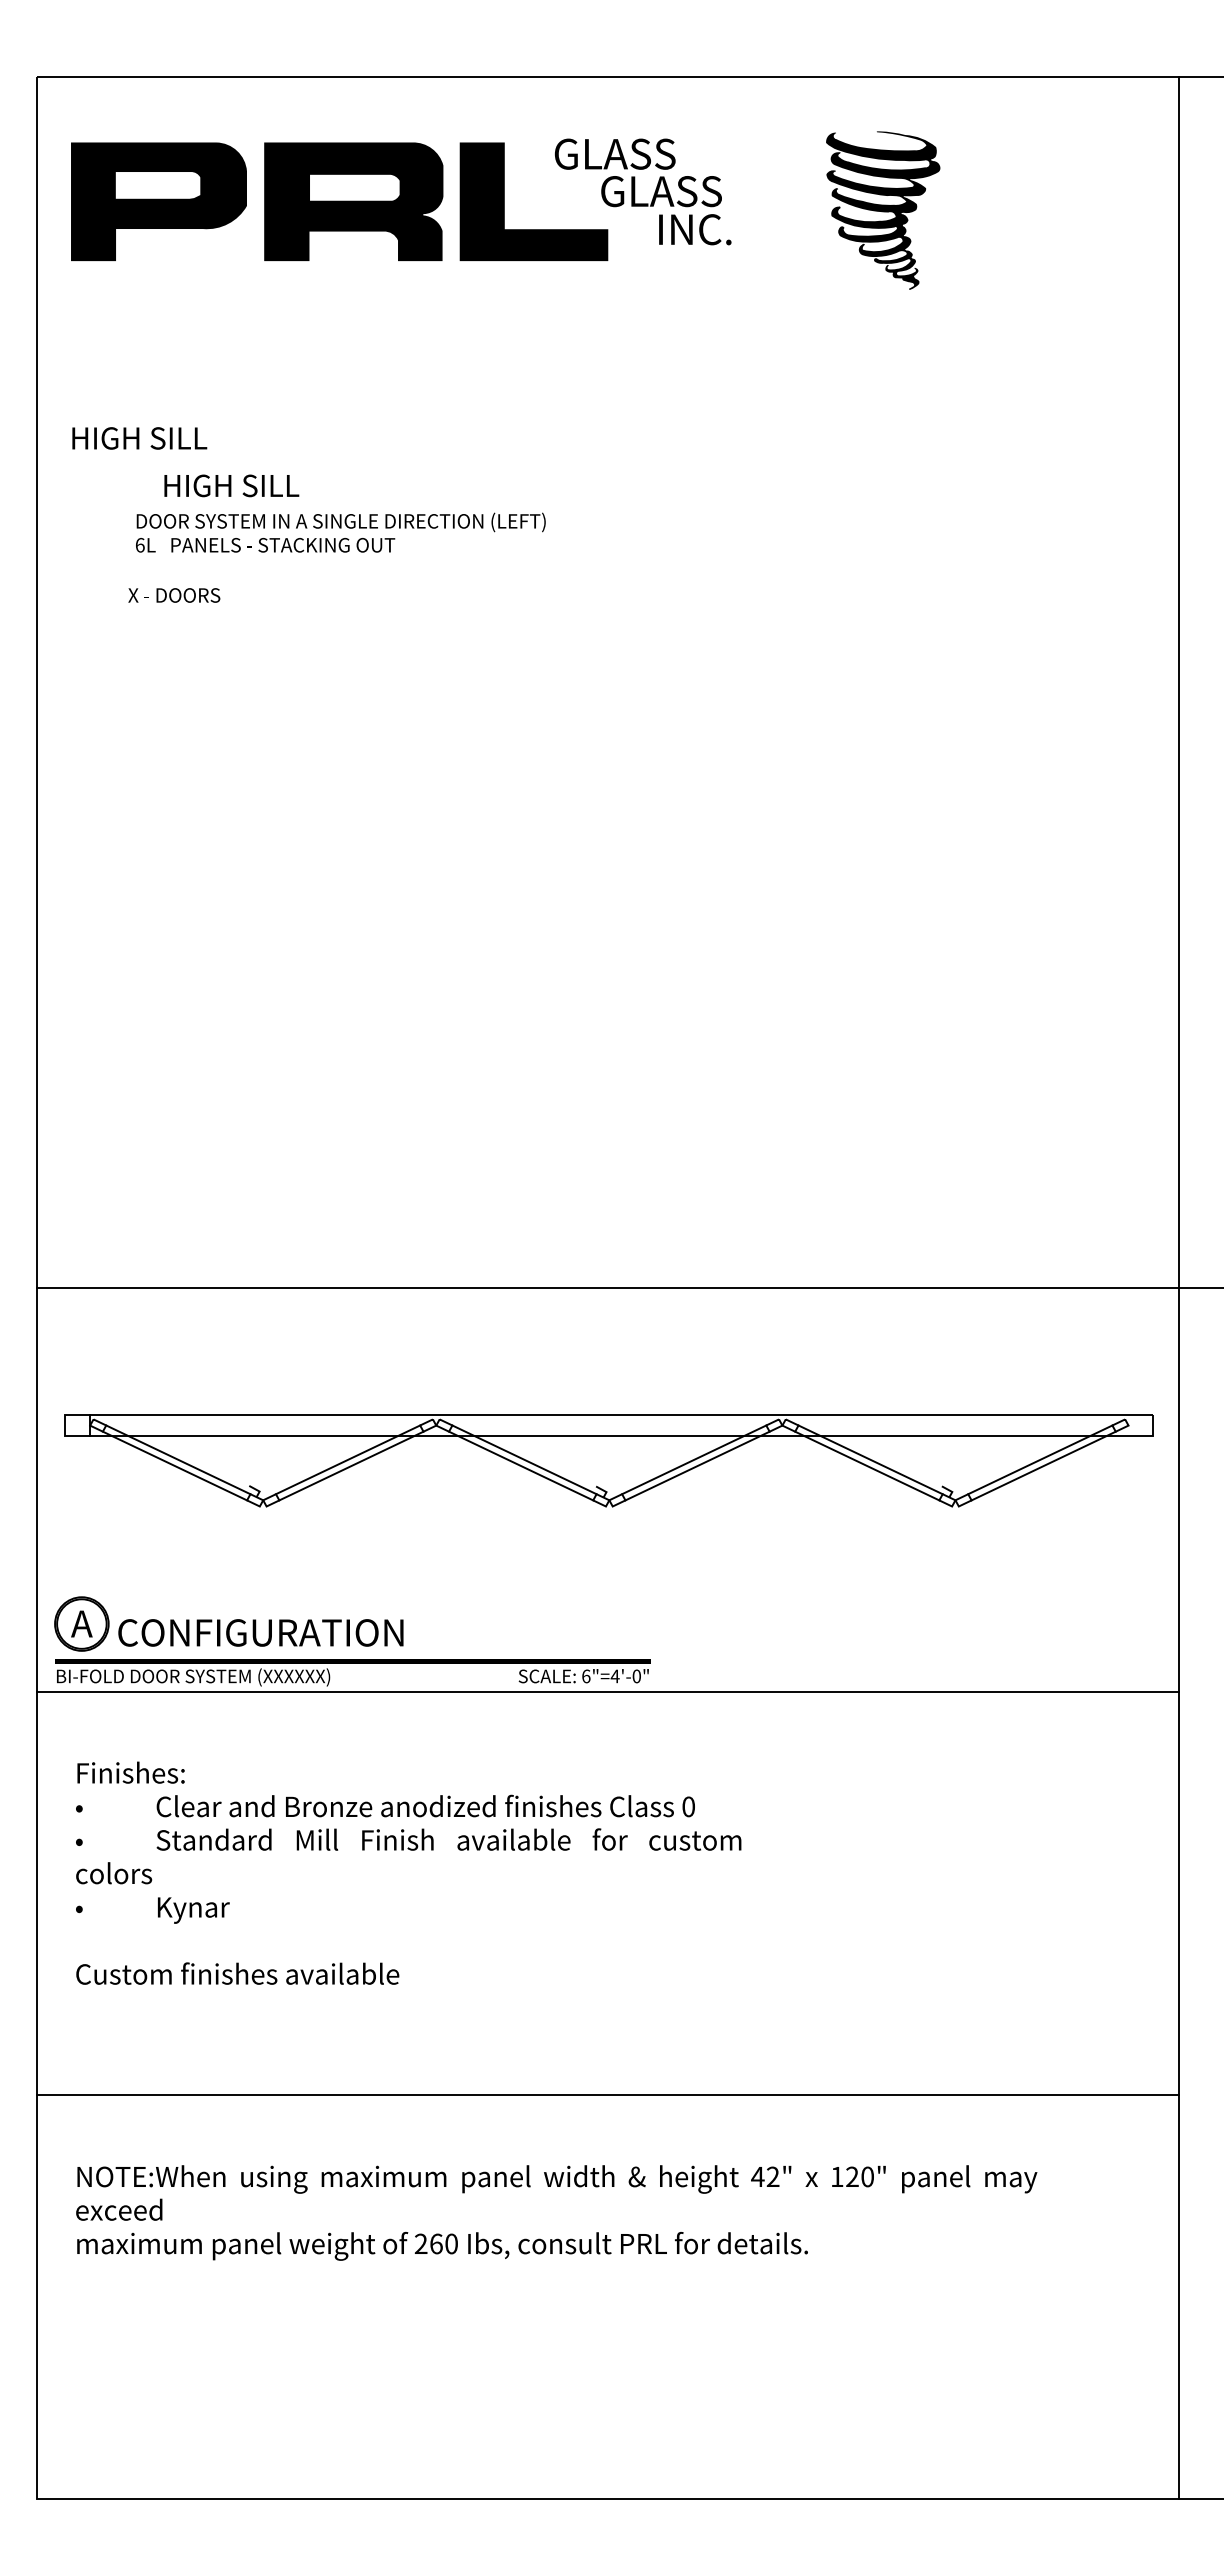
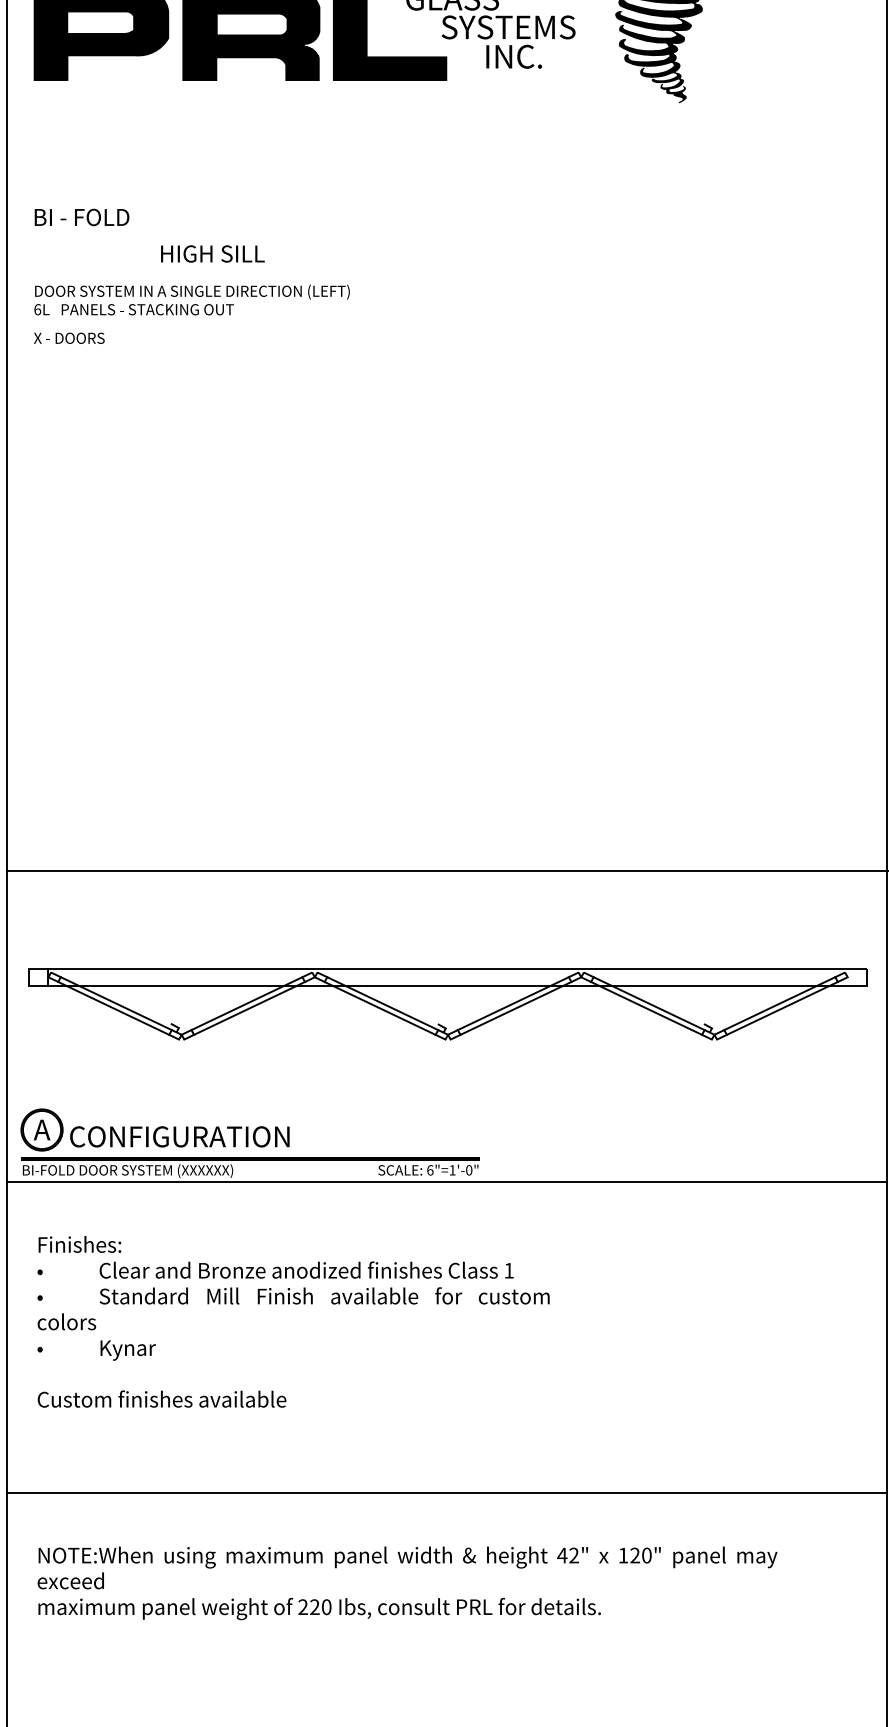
text: (687, 191) -> (508, 27), GLASS -> SYSTEMS
text: (141, 438) -> (87, 217), HIGH SILL -> BI - FOLD
text: (231, 485) -> (212, 253), moved
text: (340, 532) -> (191, 299), moved
text: (174, 595) -> (69, 338), moved
text: (614, 1676) -> (452, 1170), 6"=4'-0" -> 6"=1'-0"
text: (688, 1806) -> (508, 1270), 0 -> 1
text: (436, 2243) -> (315, 1606), 260 -> 220

